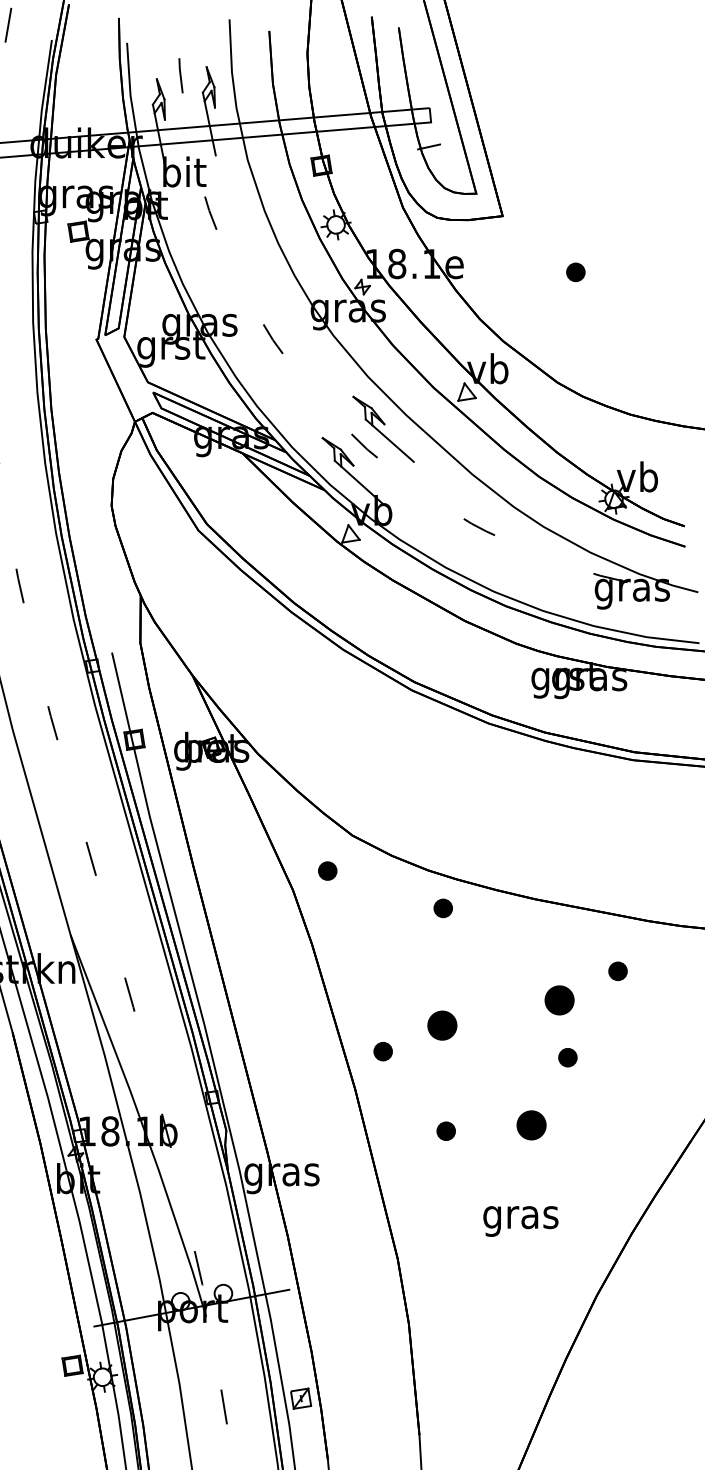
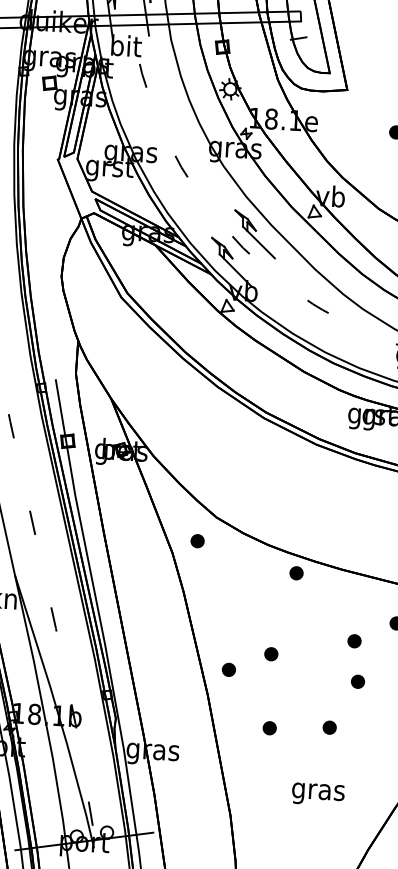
part: (442, 908) -> (296, 573), moved
part: (559, 999) -> (354, 640), size x0.62
part: (441, 1025) -> (270, 654), size x0.62
part: (531, 1125) -> (329, 727), size x0.62

